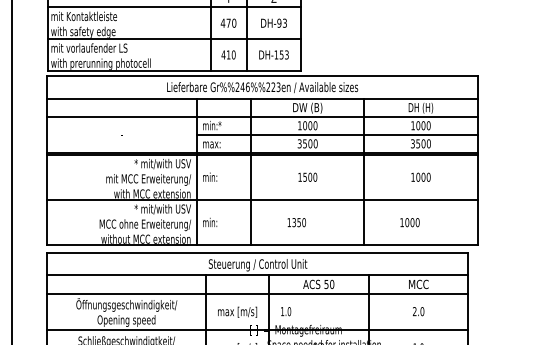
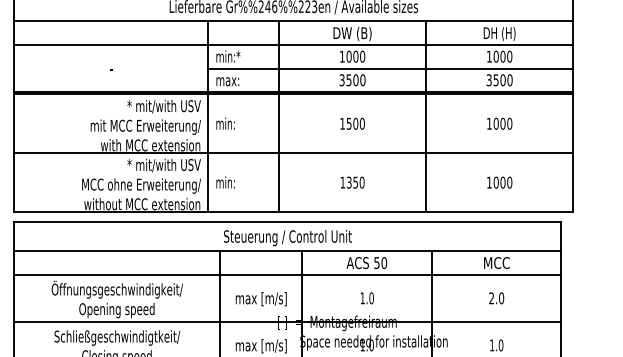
text: (296, 222) -> (352, 182), moved
text: (409, 222) -> (499, 182), moved
text: (286, 311) -> (367, 298), moved

